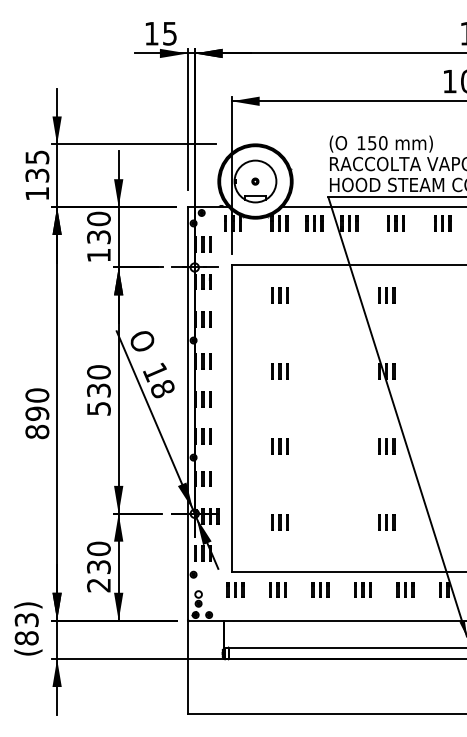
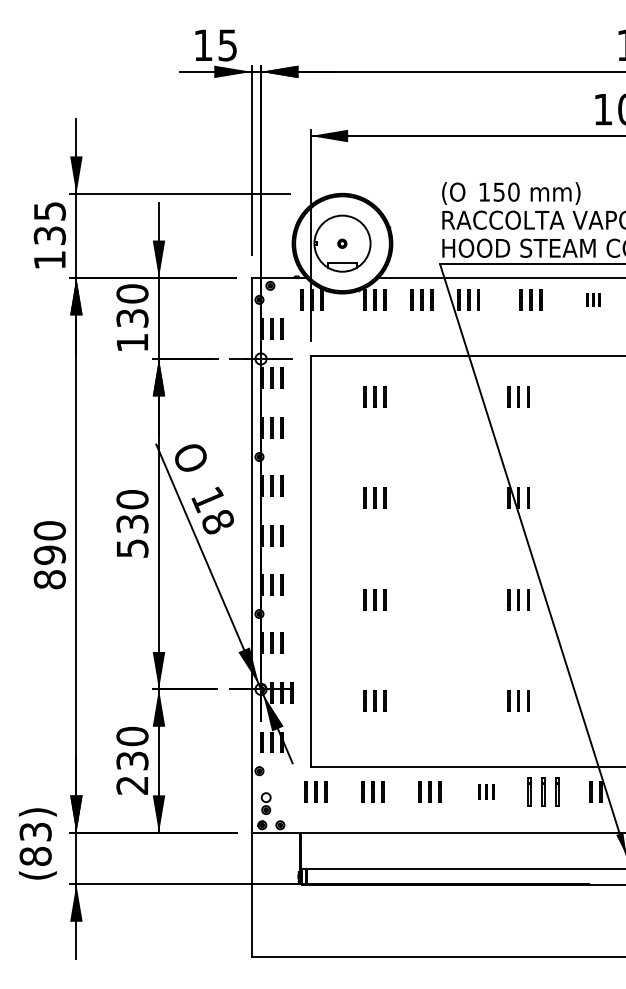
part: (442, 223) -> (593, 299), size x0.6
part: (362, 589) -> (486, 790), size x0.7
part: (405, 589) -> (543, 790), size x1.4

